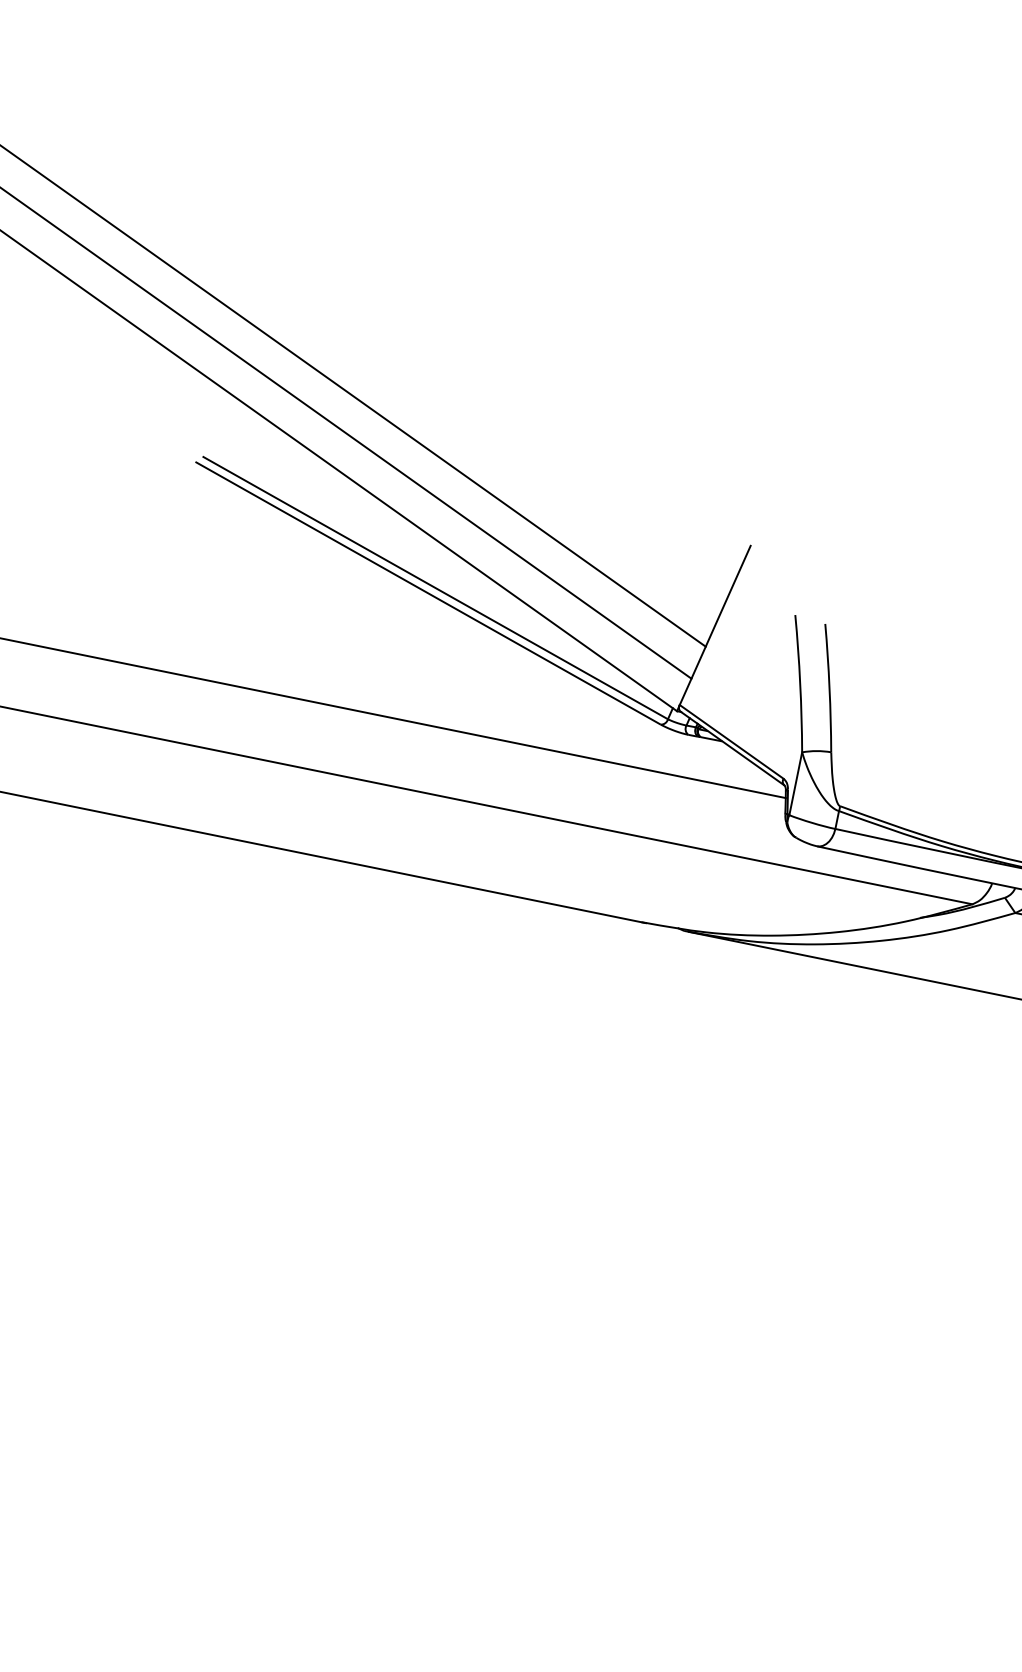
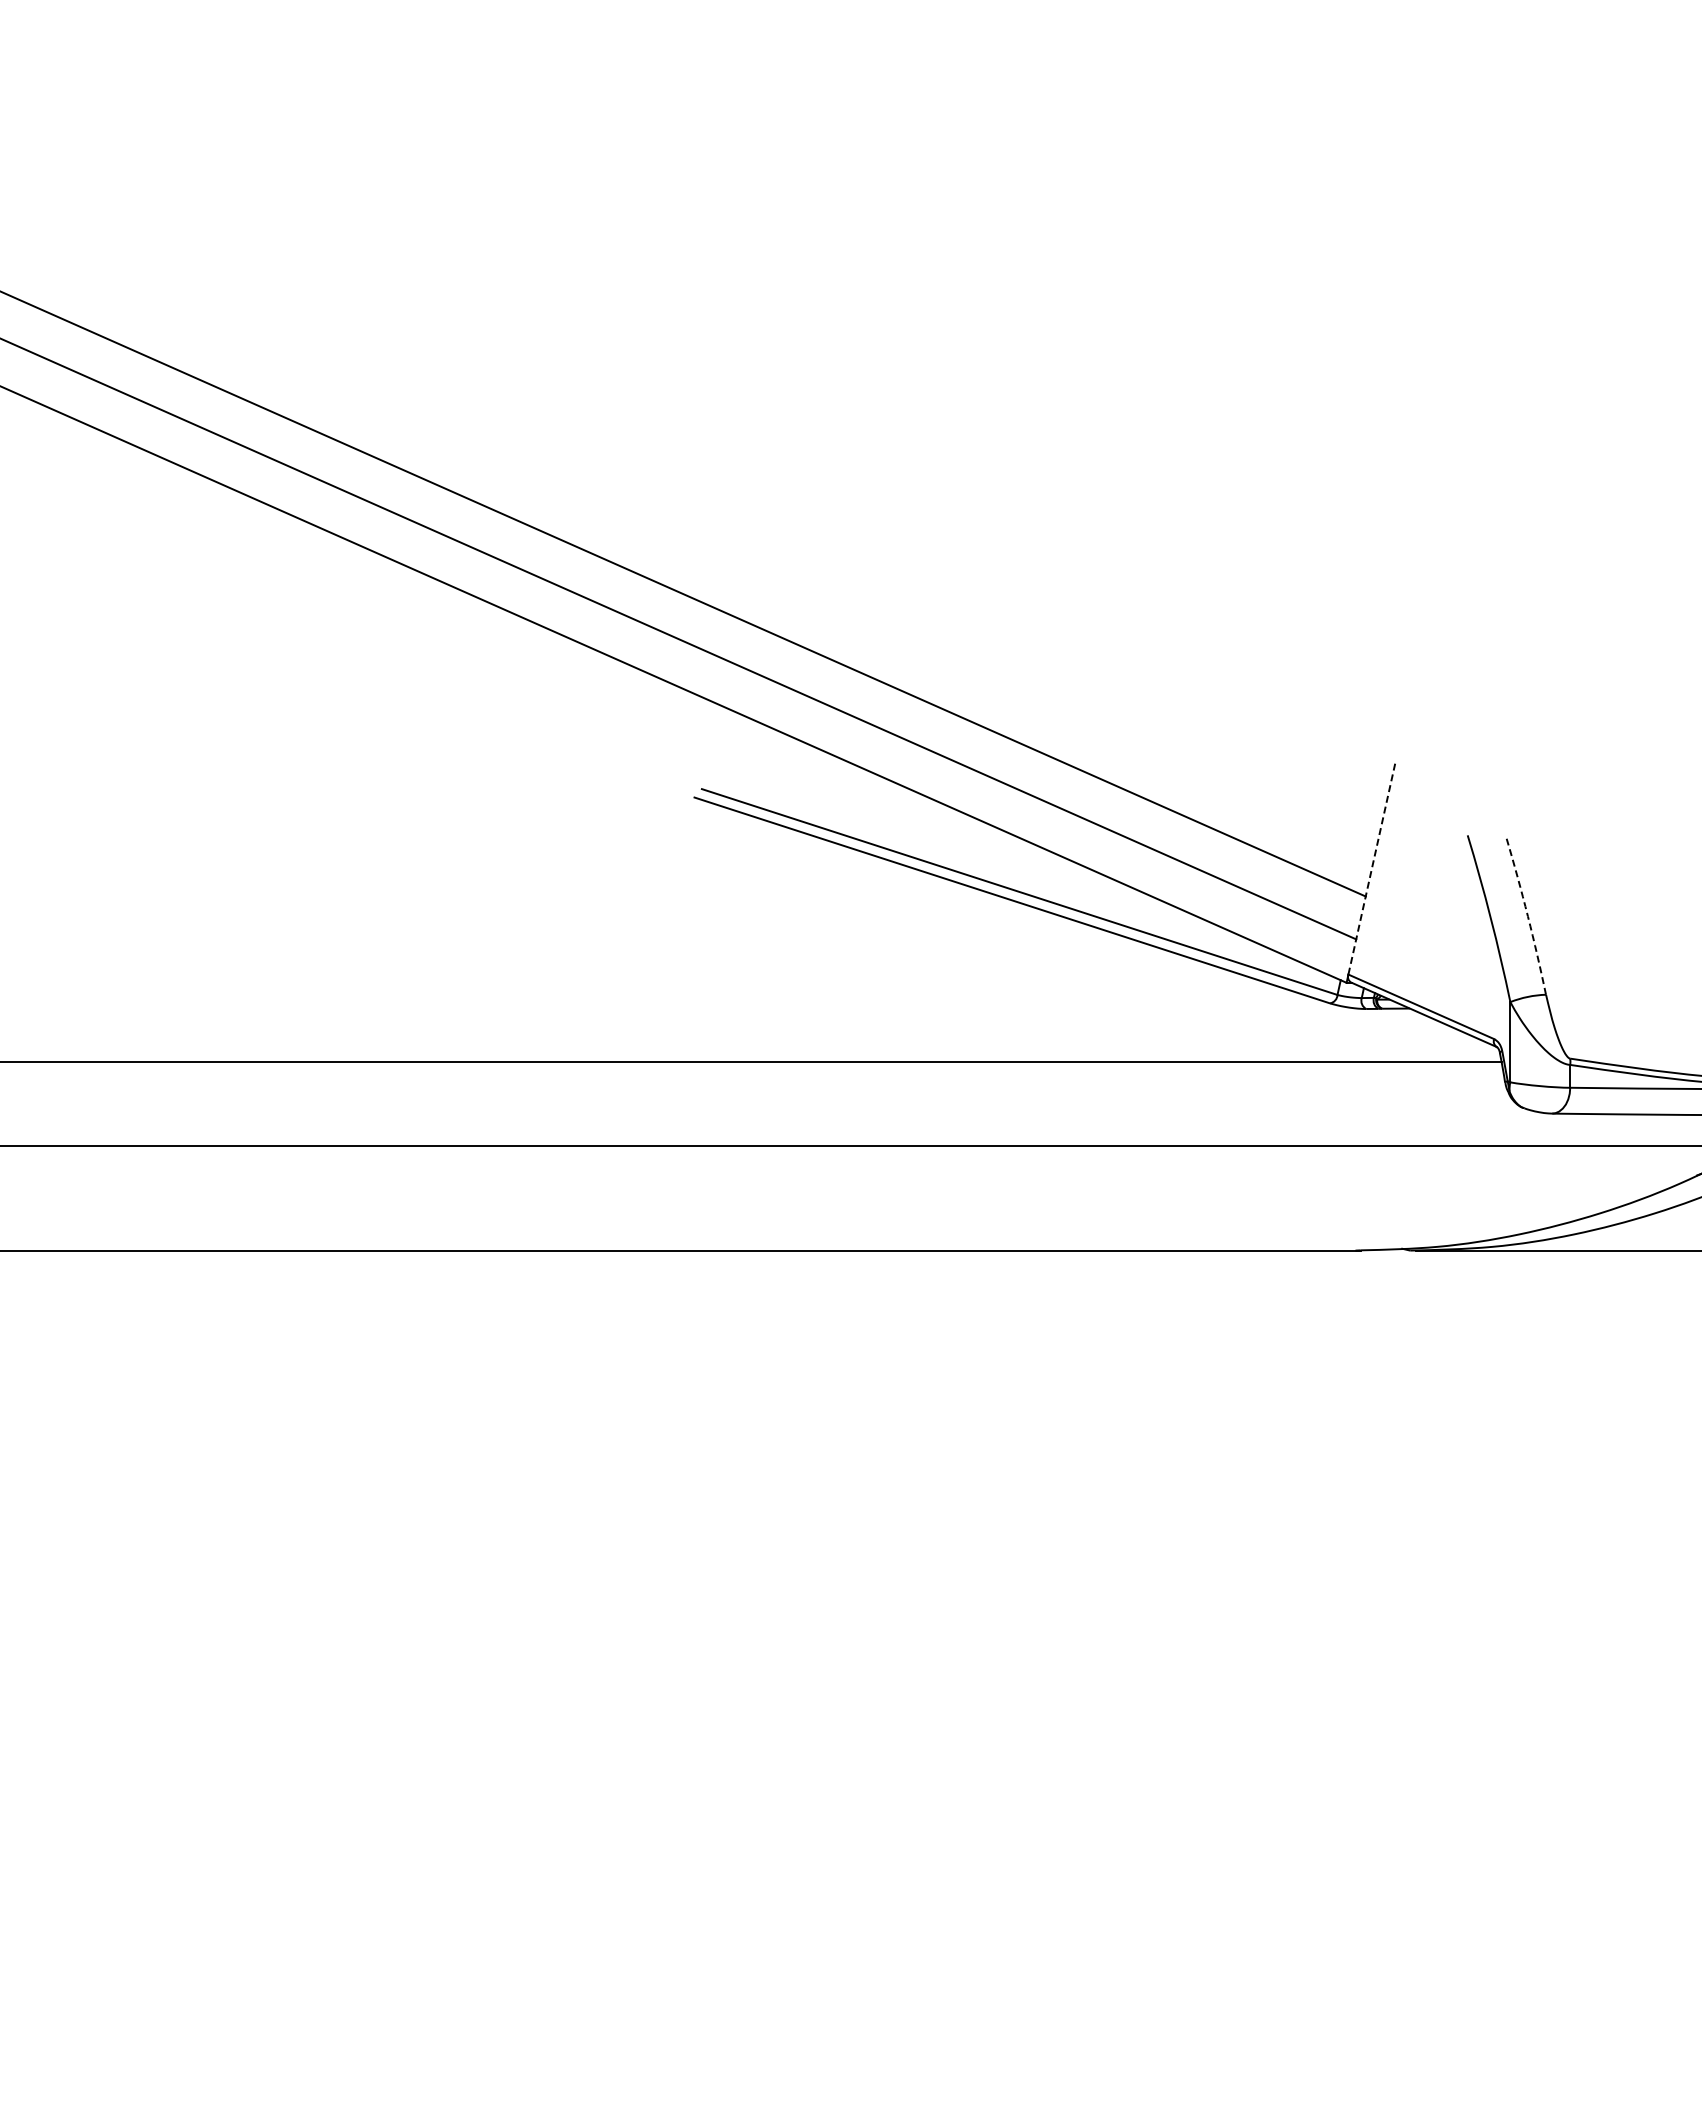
line: (715, 625) -> (1372, 867), solid -> dashed
arc: (829, 688) -> (1527, 916), solid -> dashed

